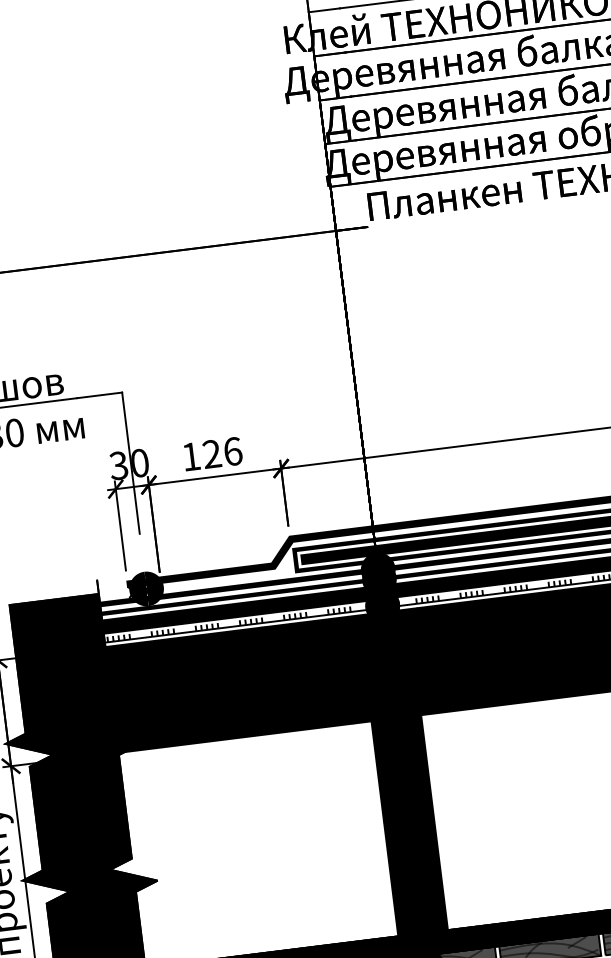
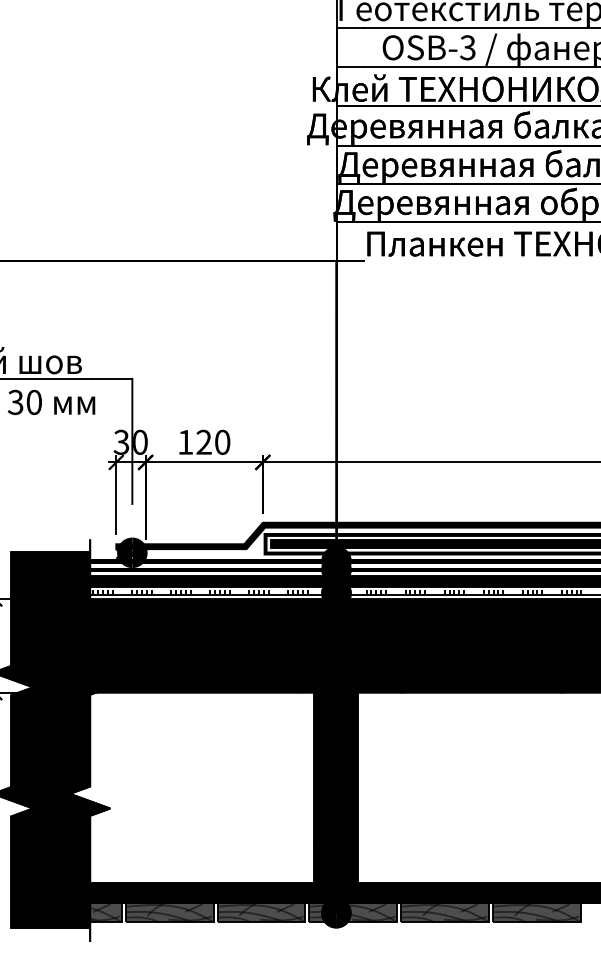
text: (232, 450) -> (222, 441), 126 -> 120

